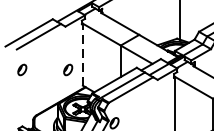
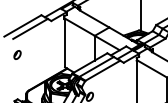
line: (83, 54) -> (65, 42), dashed -> solid
part: (68, 69) -> (53, 54), removed

